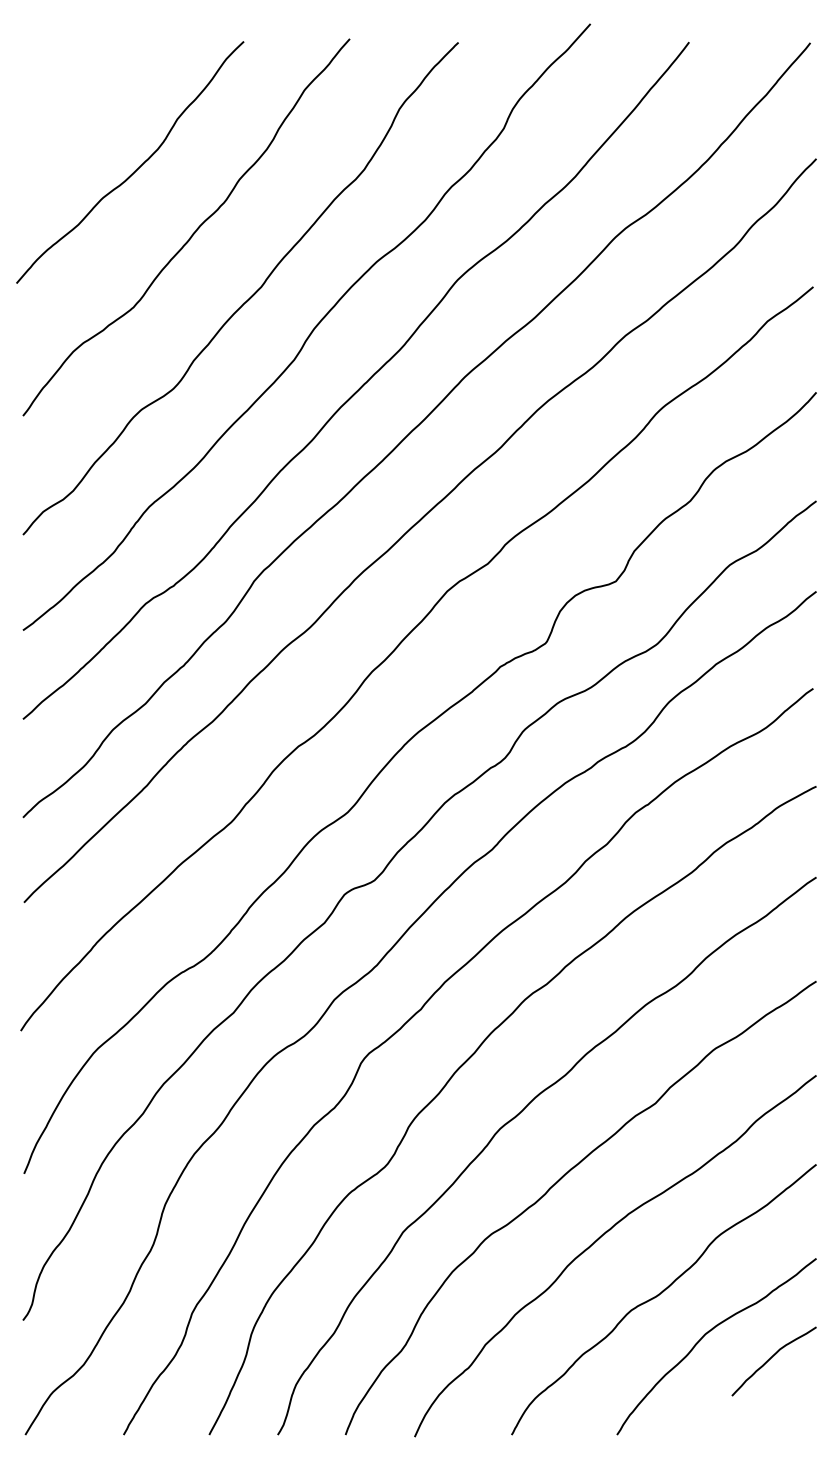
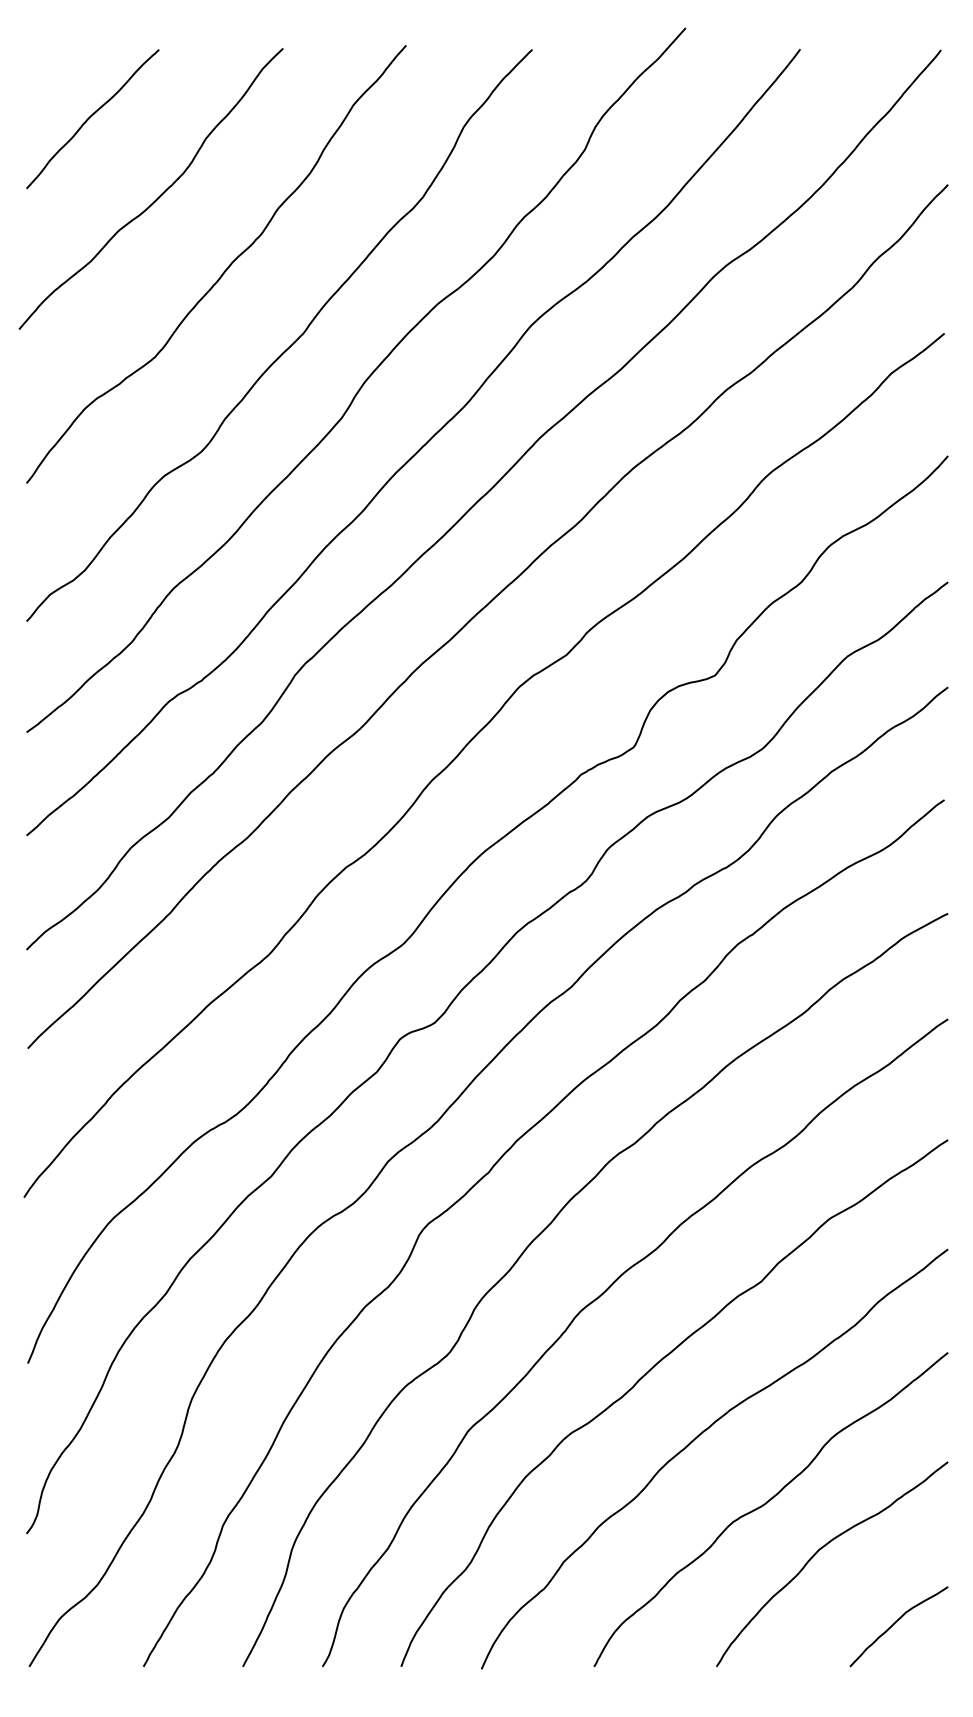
curve: (78, 101) -> (91, 118), added
curve: (771, 1358) -> (895, 1623), moved

